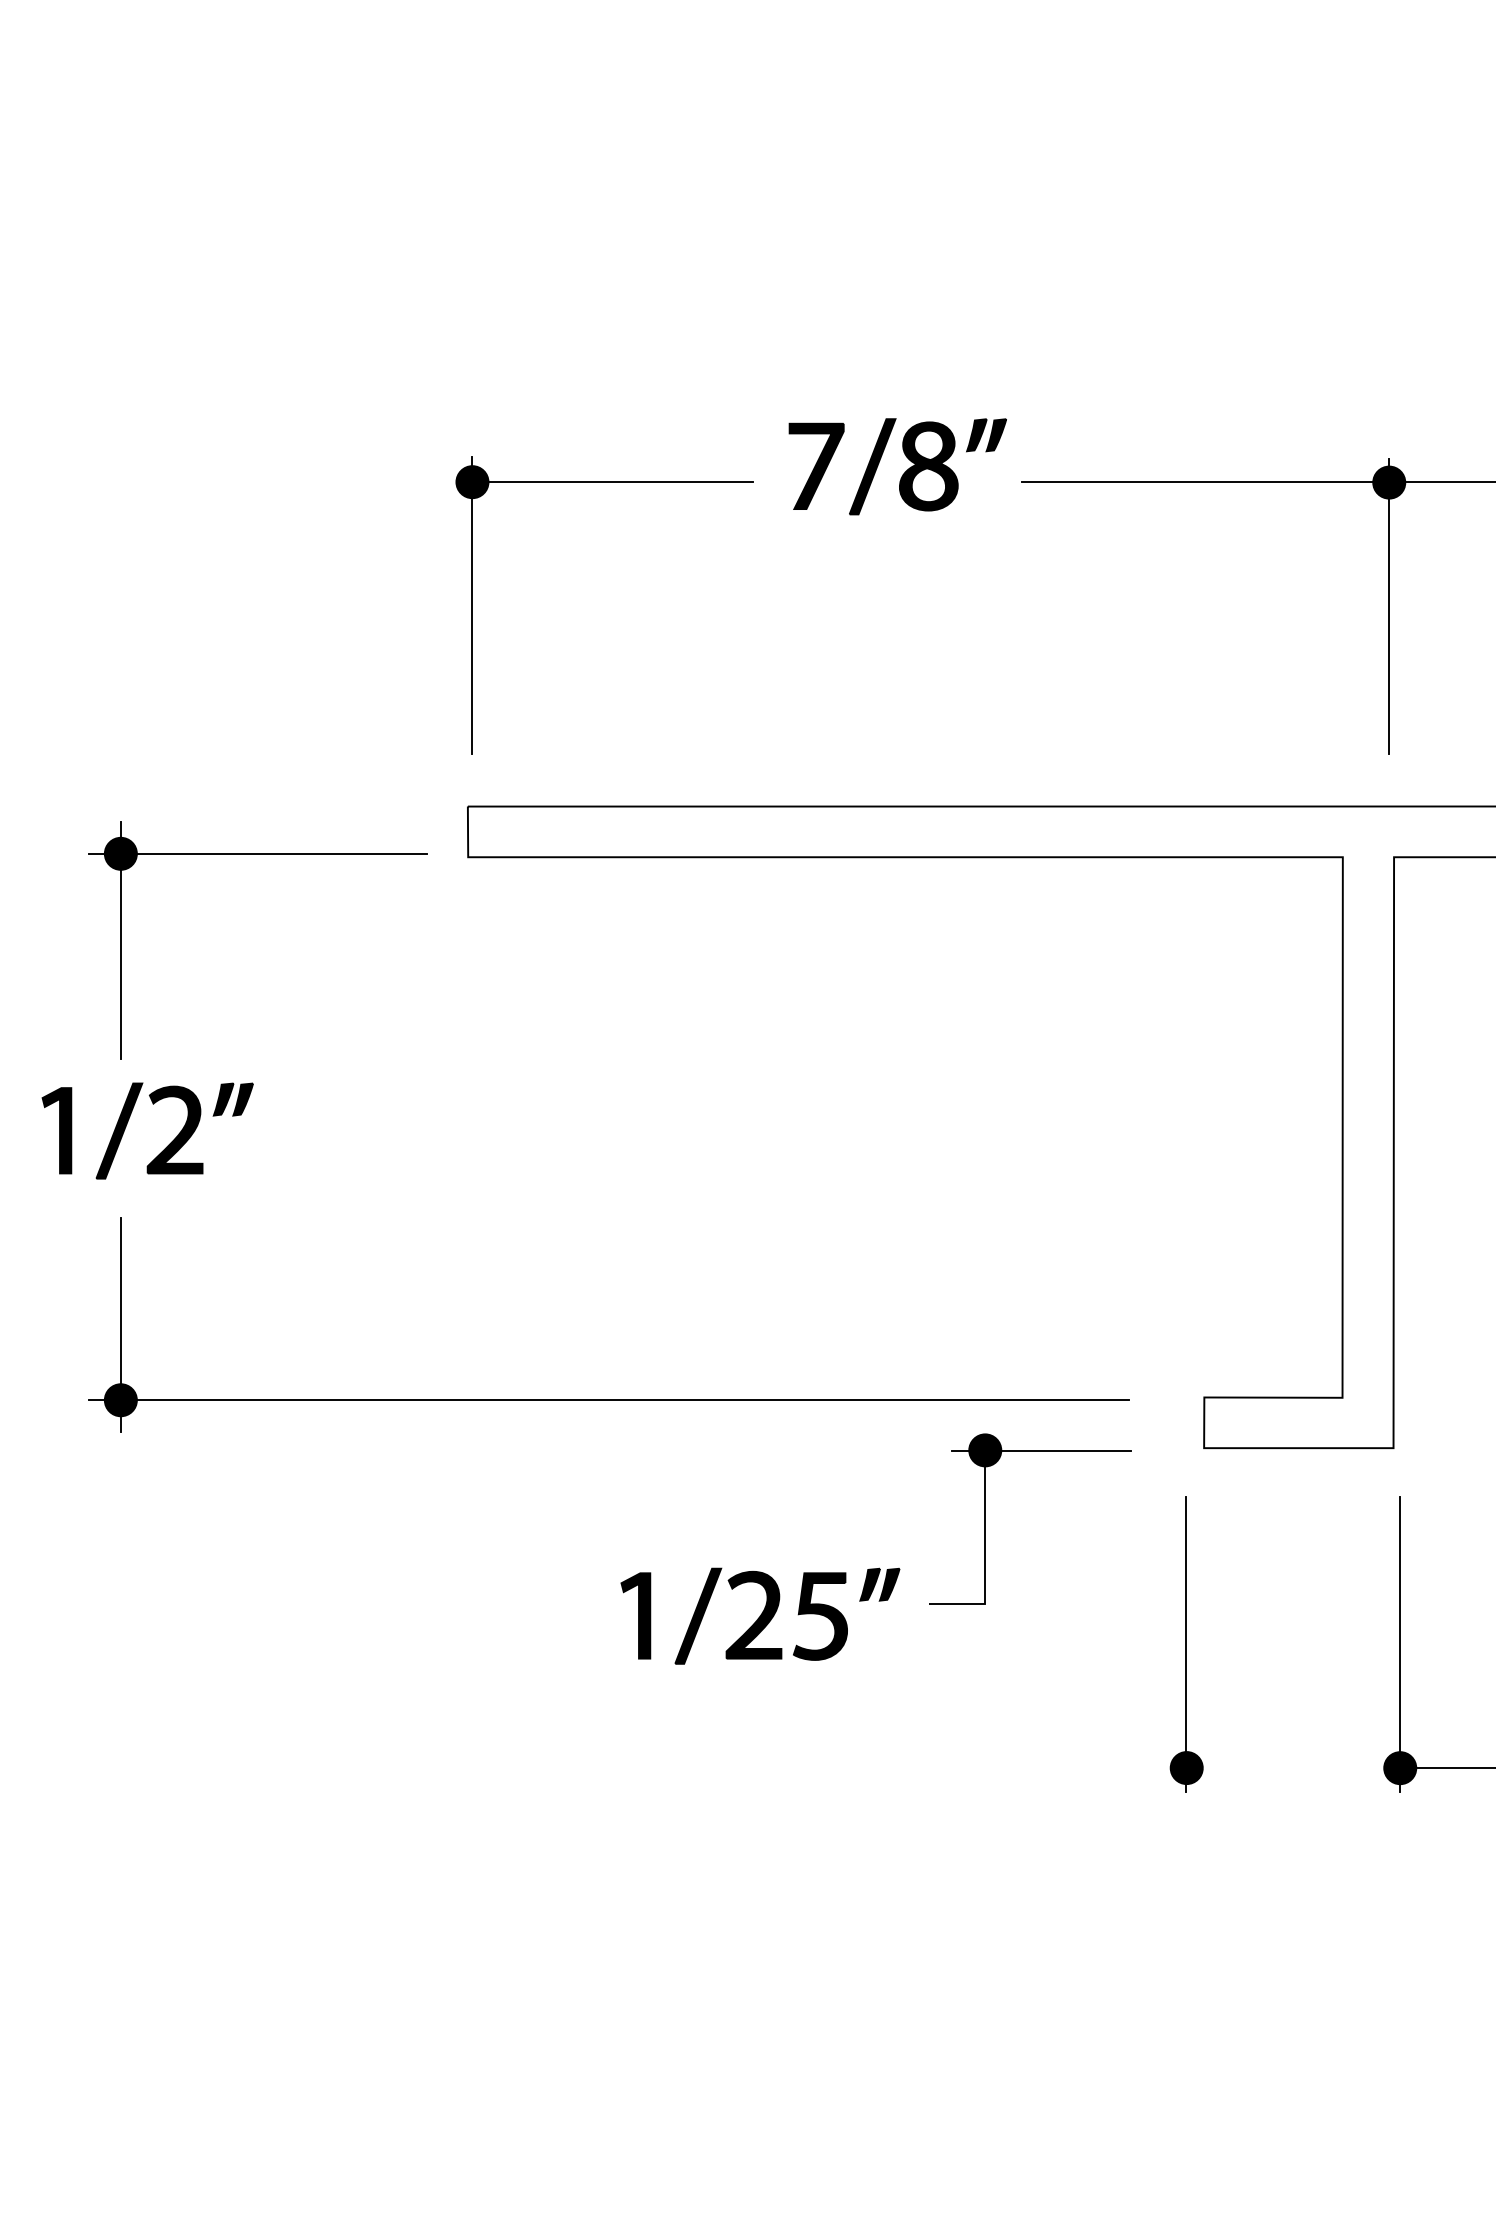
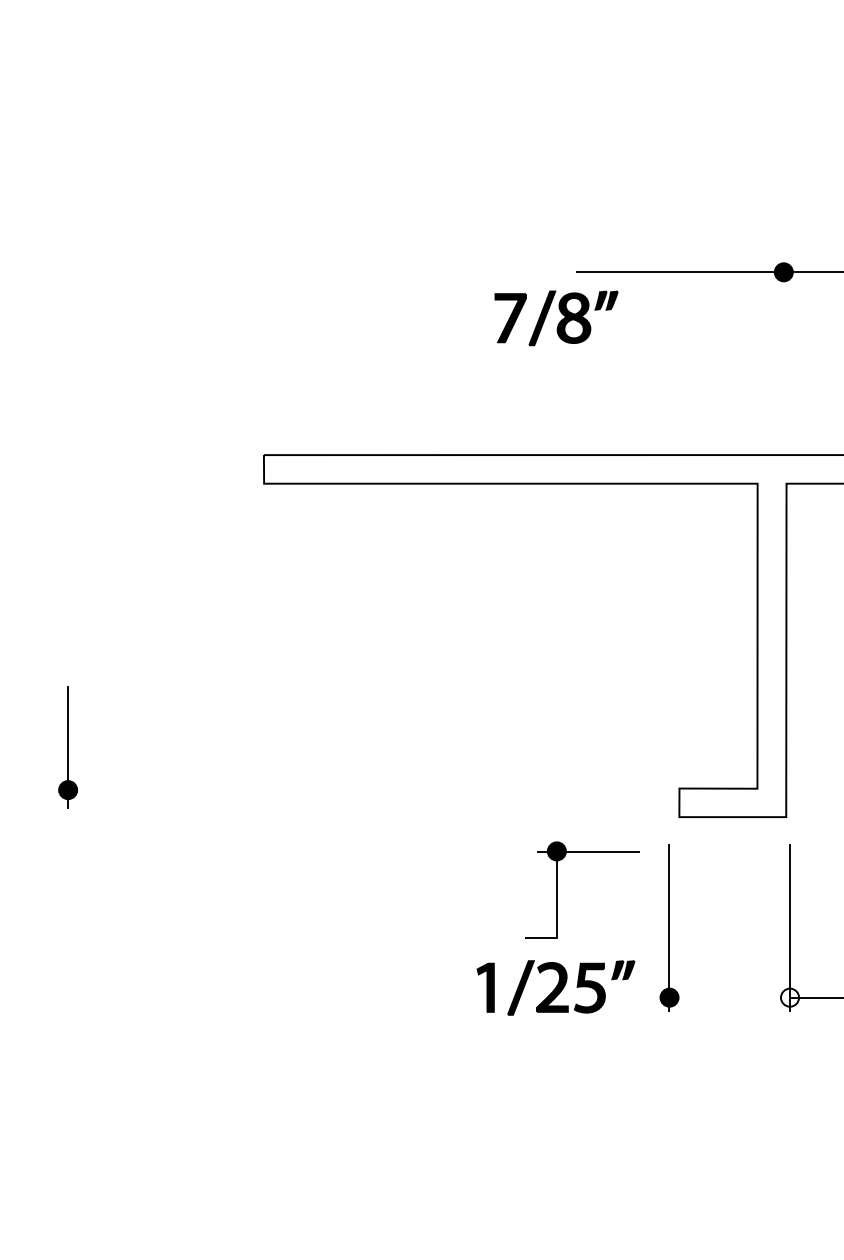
part: (897, 466) -> (556, 318), moved
part: (603, 482) -> (340, 272), removed
line: (1388, 605) -> (783, 341), removed
part: (257, 855) -> (145, 482), removed
part: (128, 1124) -> (72, 634), removed
line: (608, 1399) -> (343, 789), removed
part: (986, 1517) -> (557, 889), moved
part: (759, 1615) -> (555, 987), moved
fill: (1399, 1767) -> (789, 997), removed

